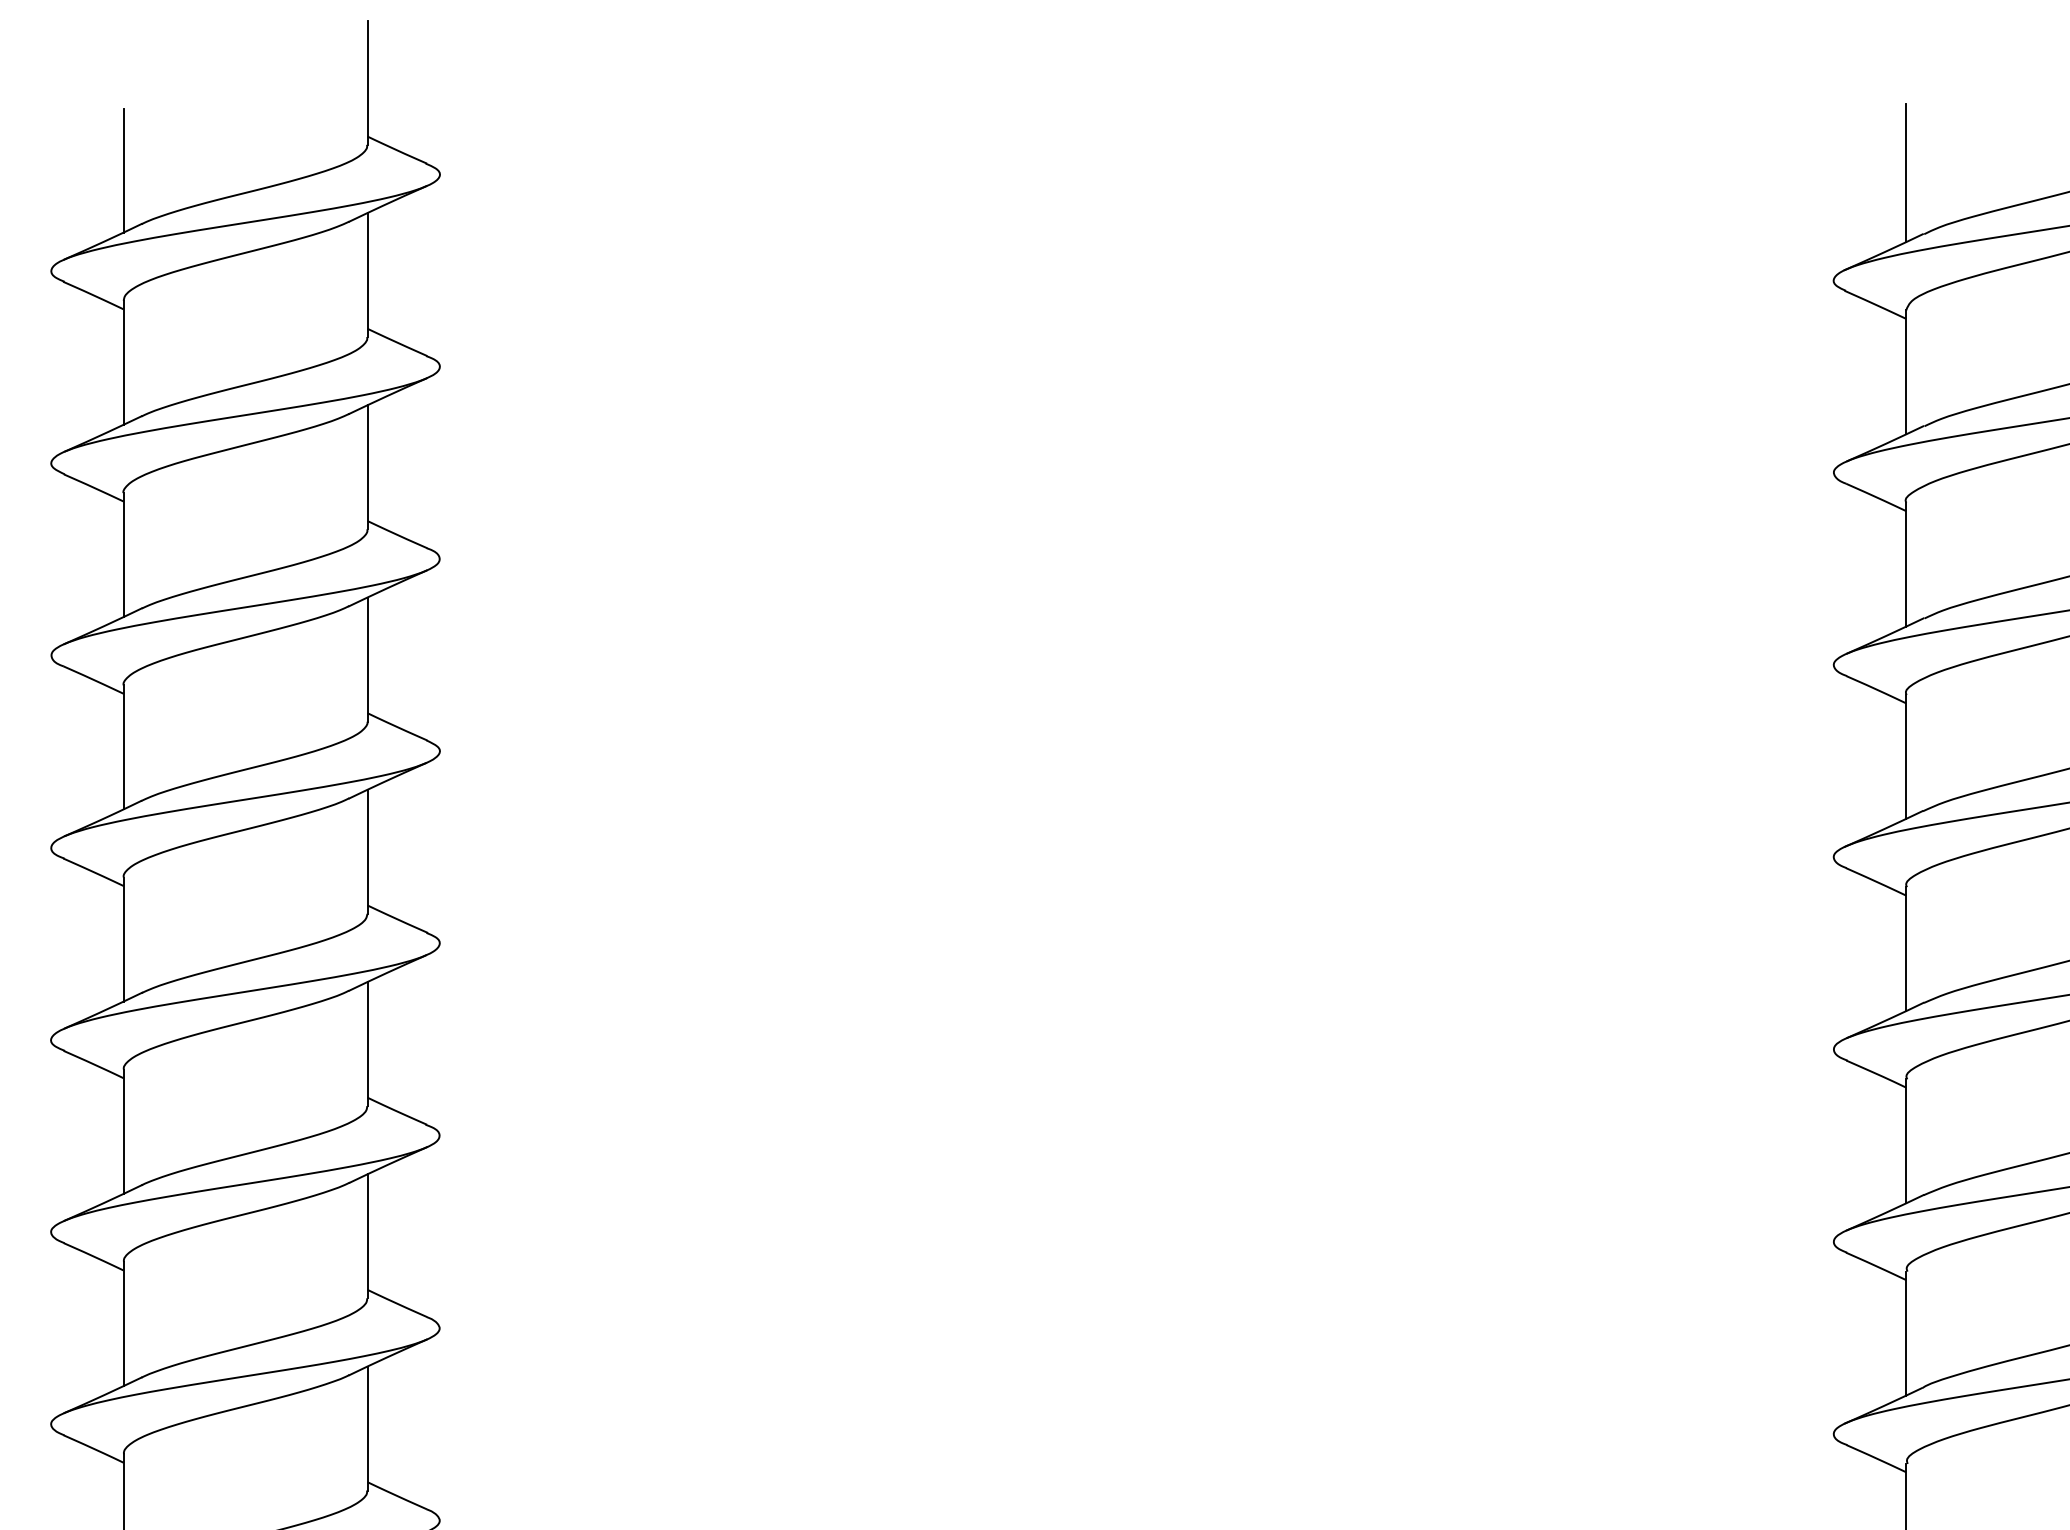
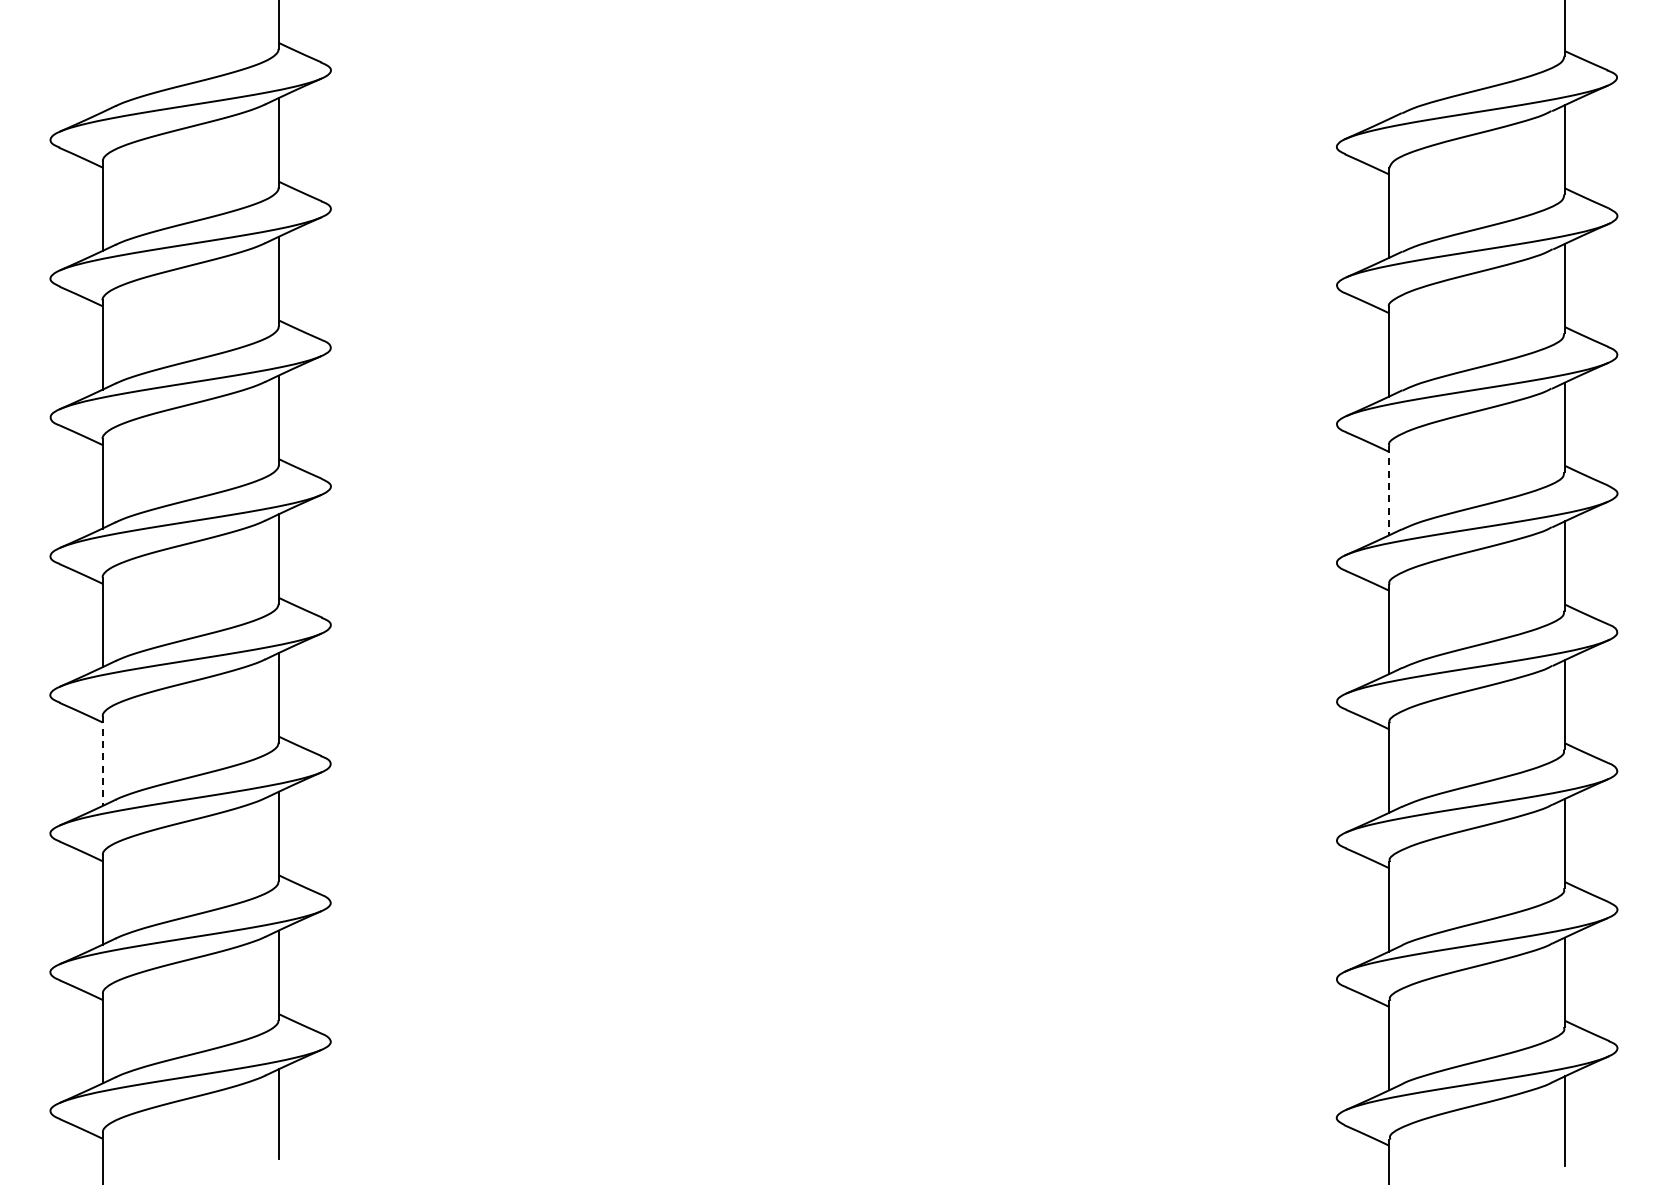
line: (123, 170) -> (102, 67), removed
line: (1906, 173) -> (1389, 69), removed
line: (1906, 756) -> (1389, 490), solid -> dashed
line: (123, 1132) -> (102, 761), solid -> dashed

